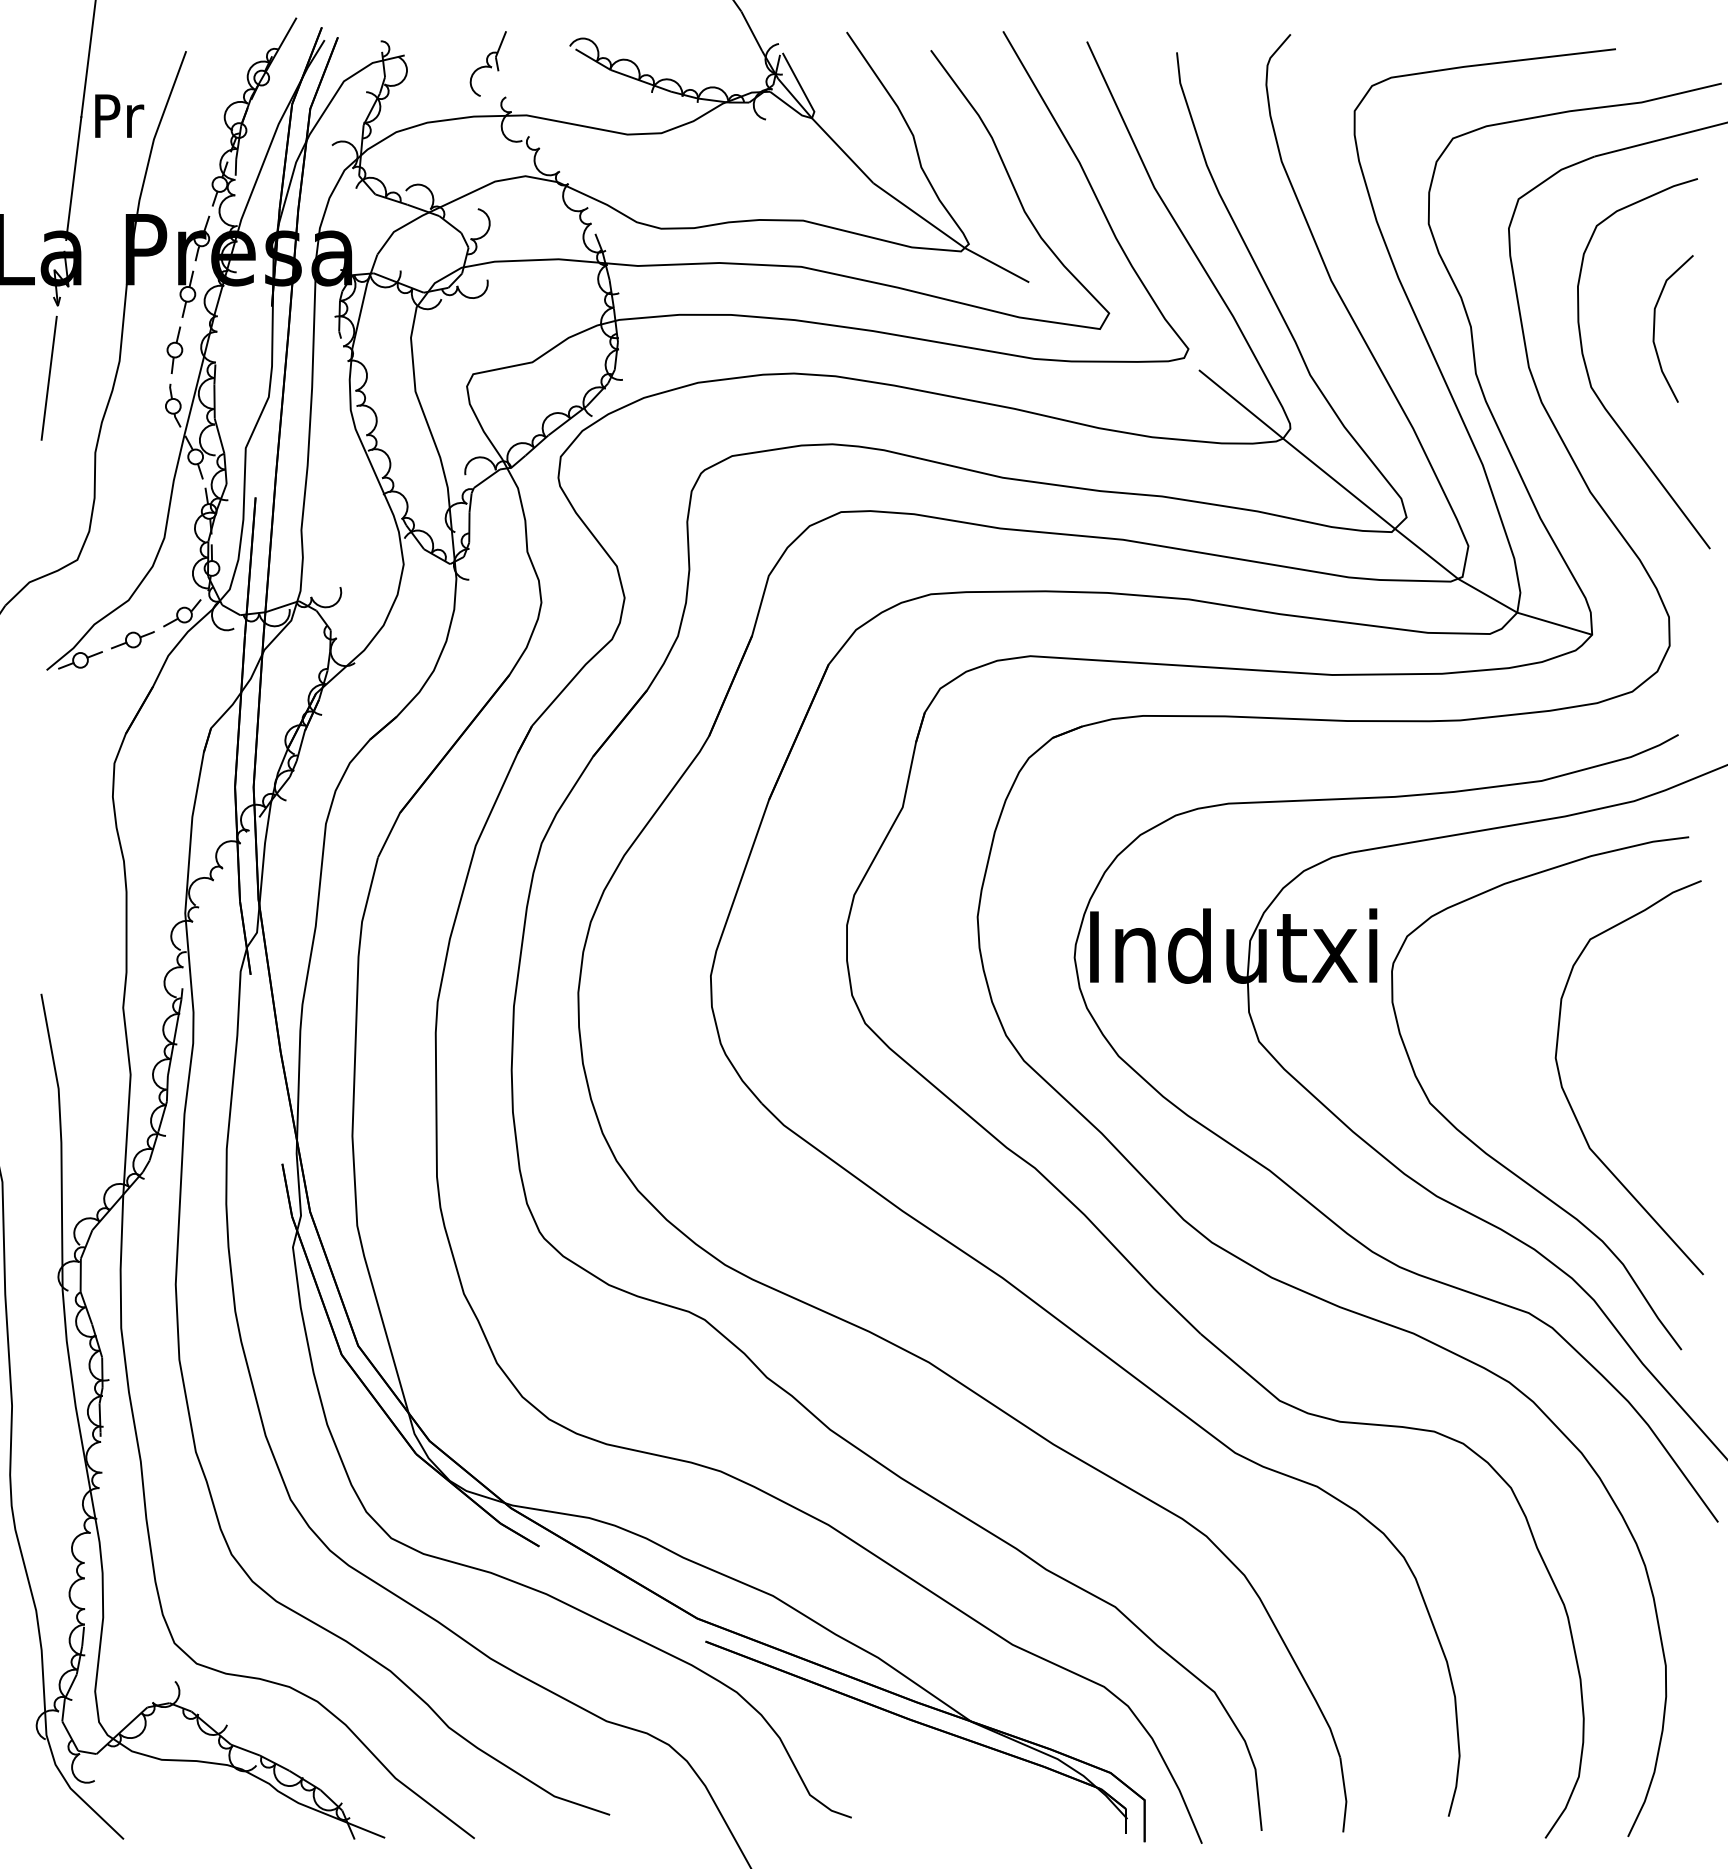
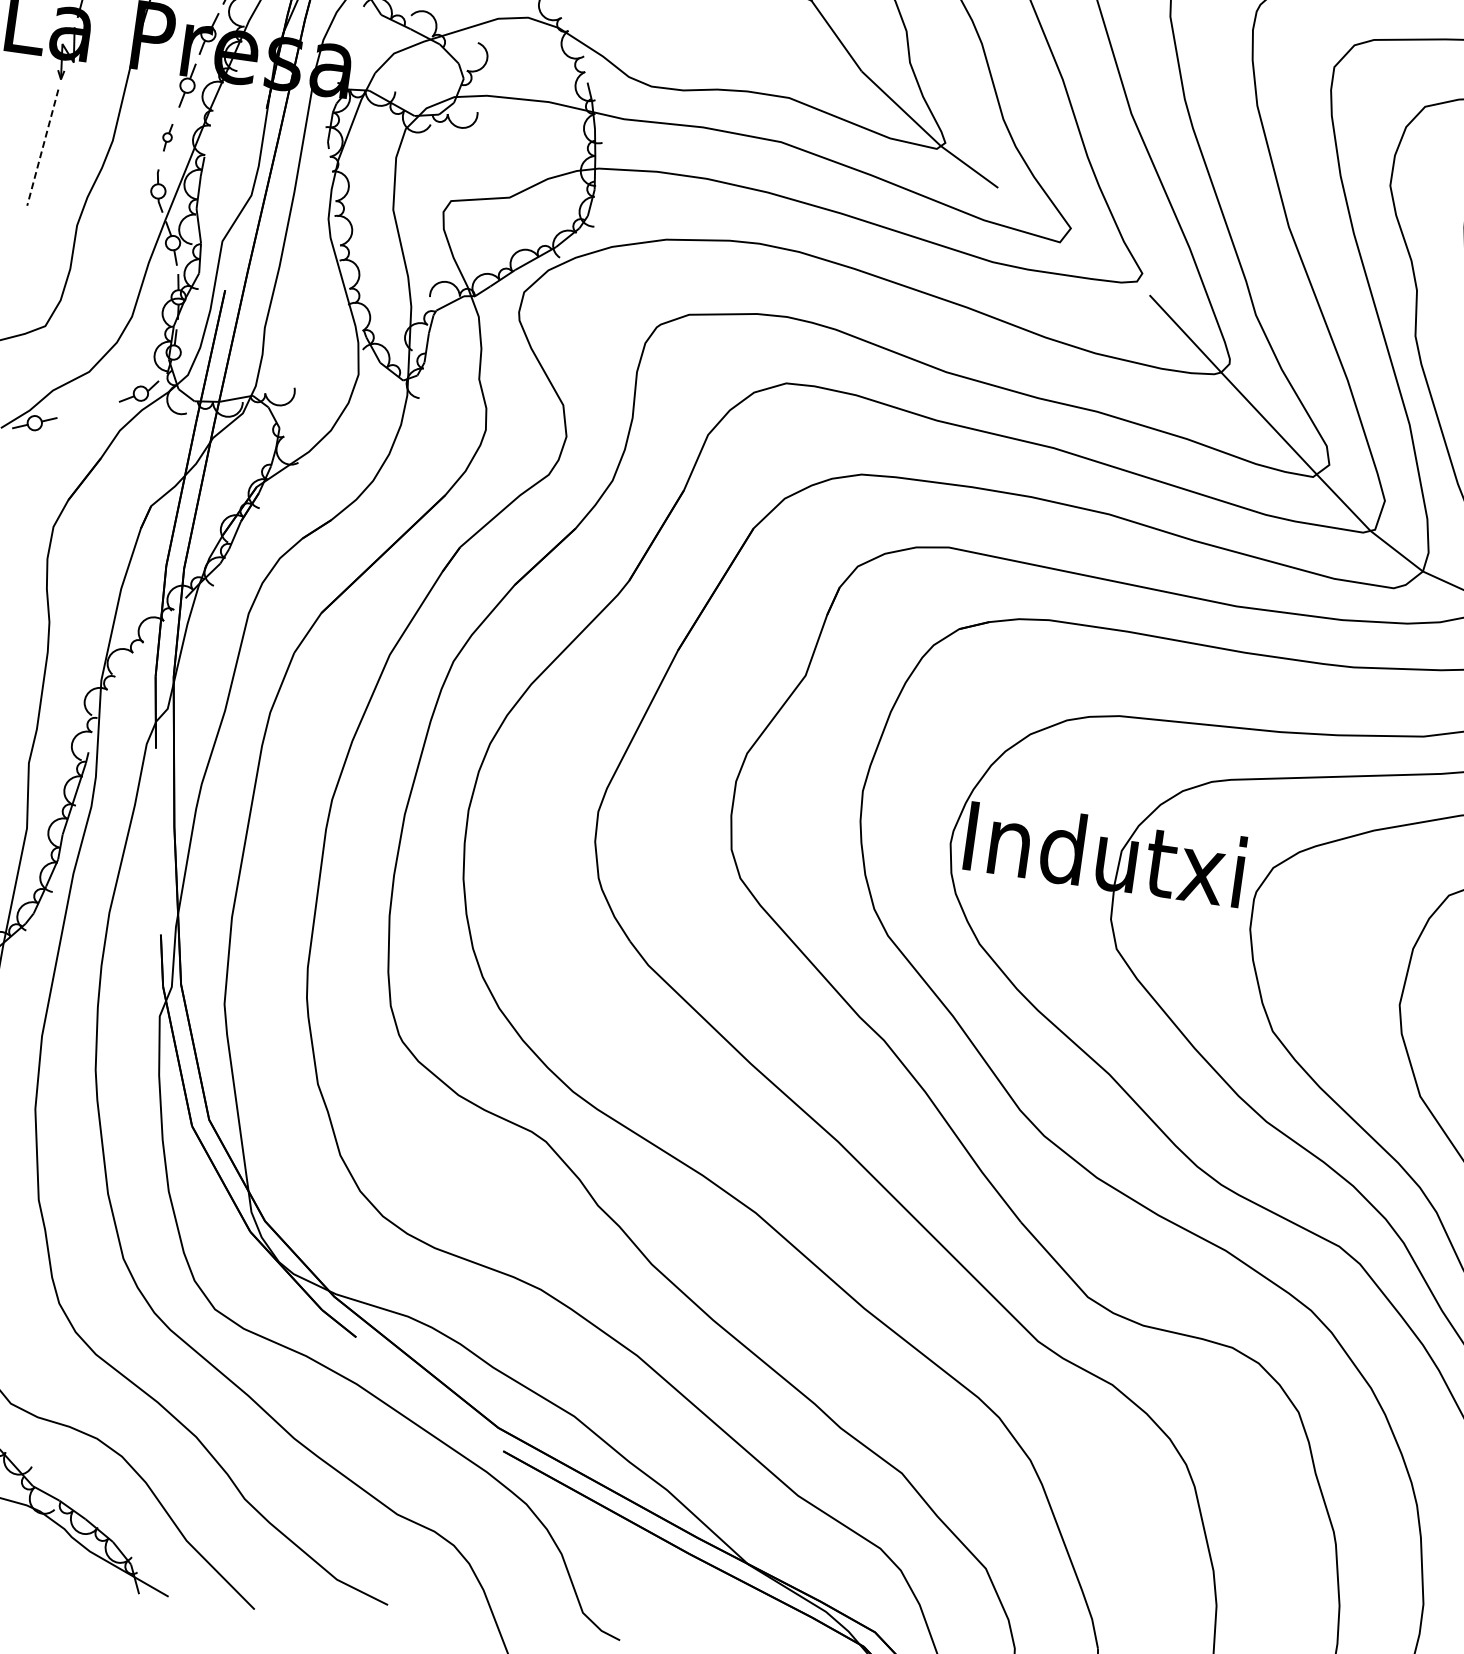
part: (174, 349) -> (167, 136), size x0.6
line: (49, 378) -> (43, 147), solid -> dashed
part: (132, 640) -> (87, 411), removed

